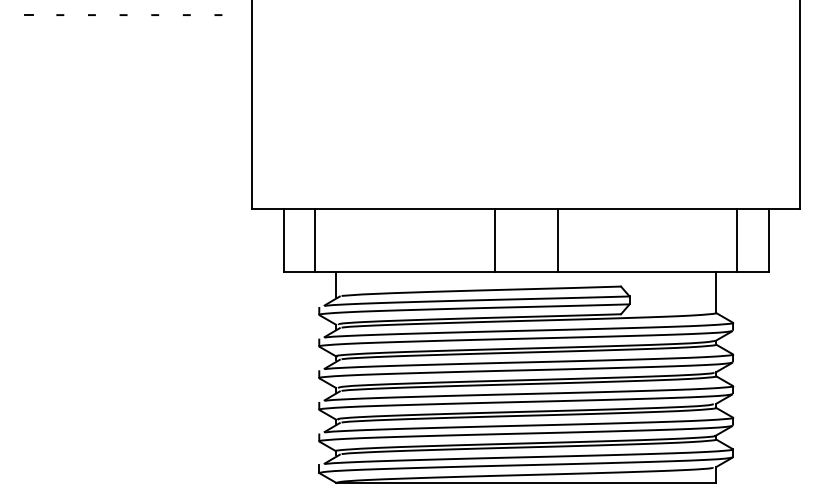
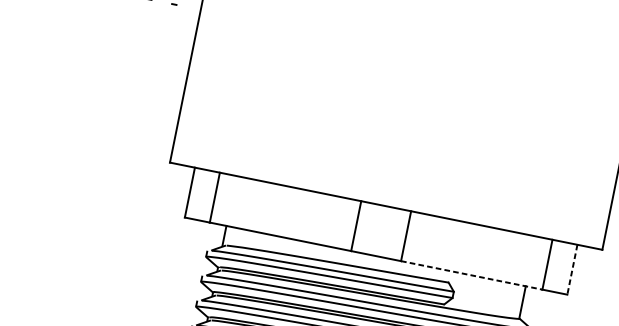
line: (768, 240) -> (572, 269), solid -> dashed
line: (647, 272) -> (471, 275), solid -> dashed

